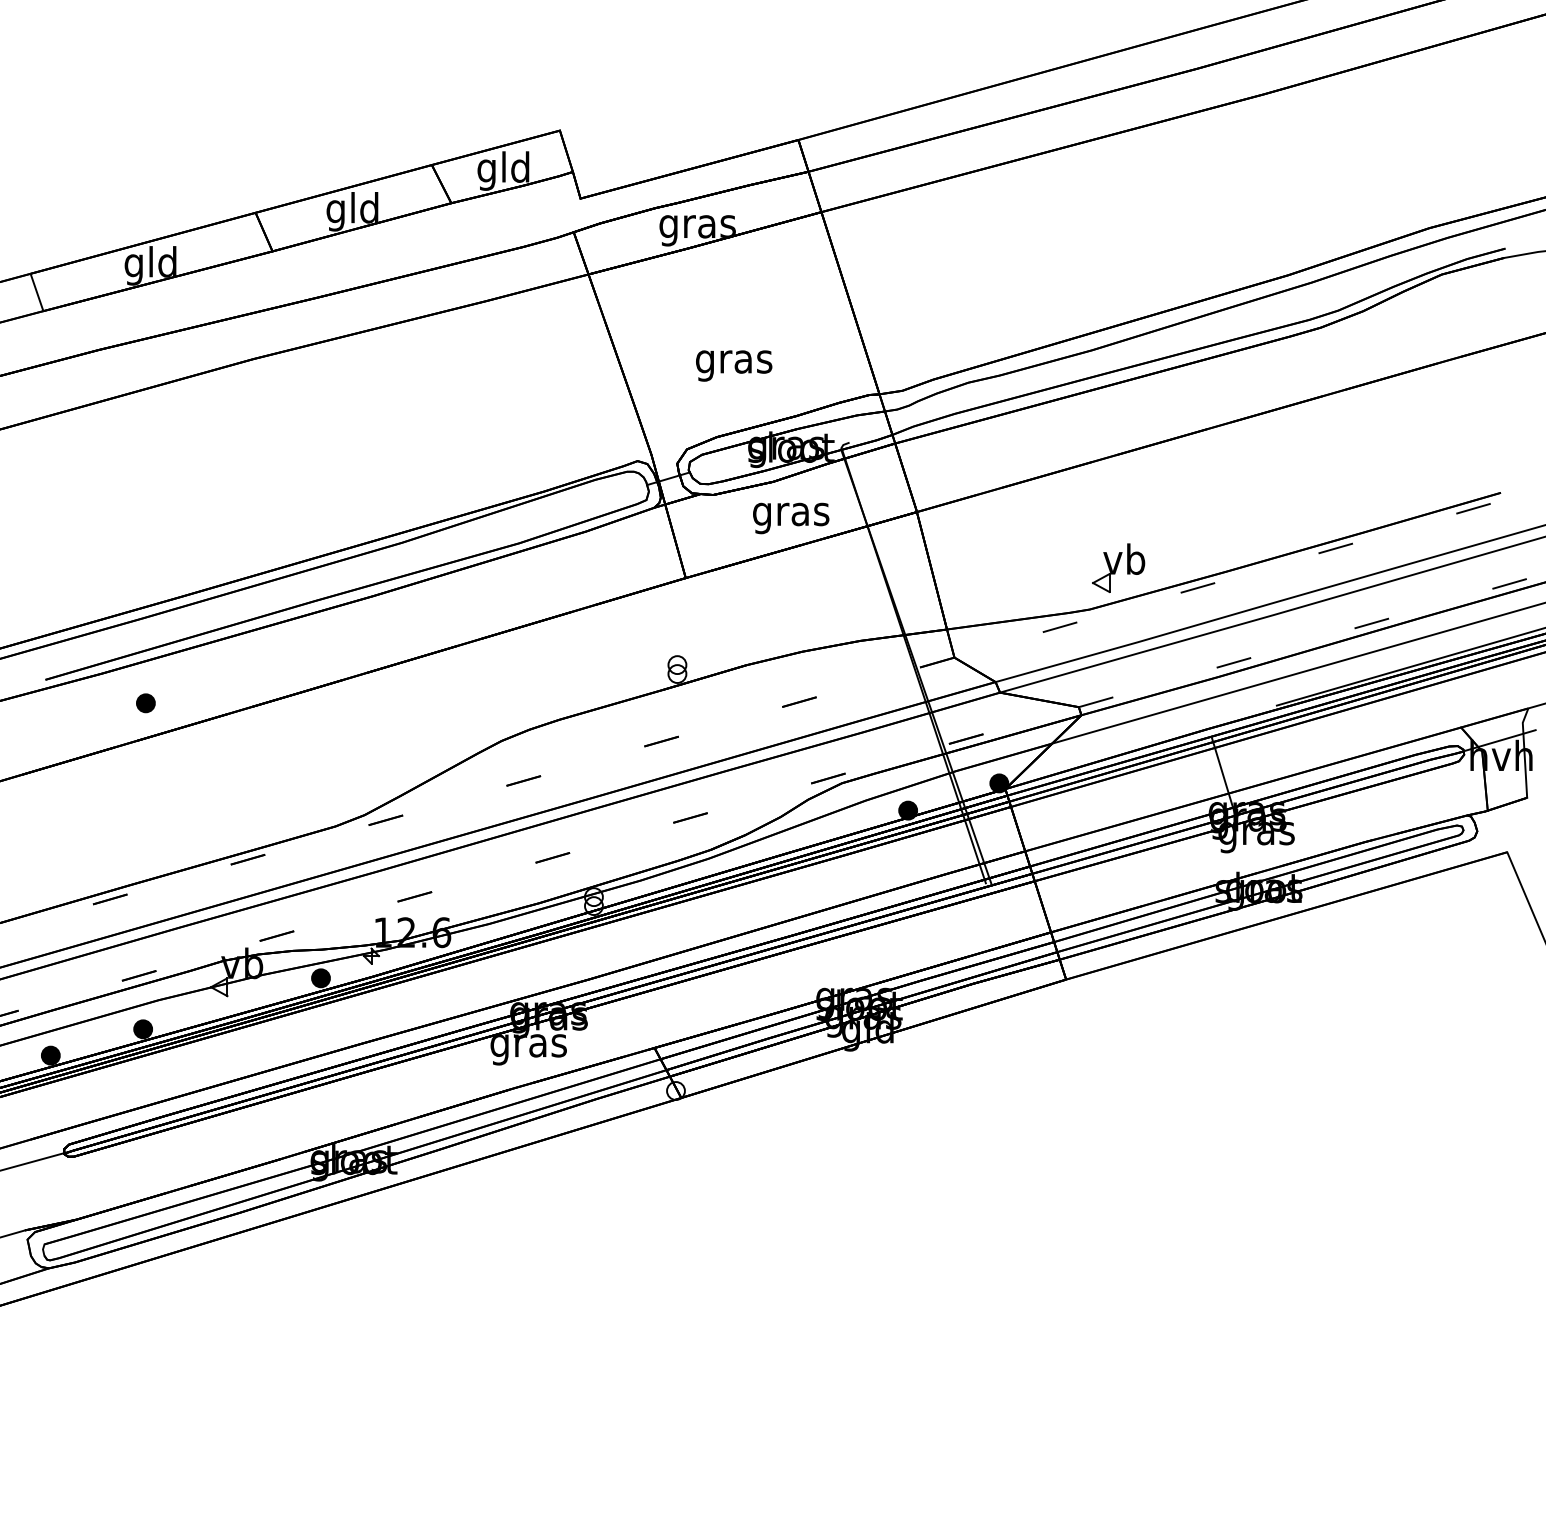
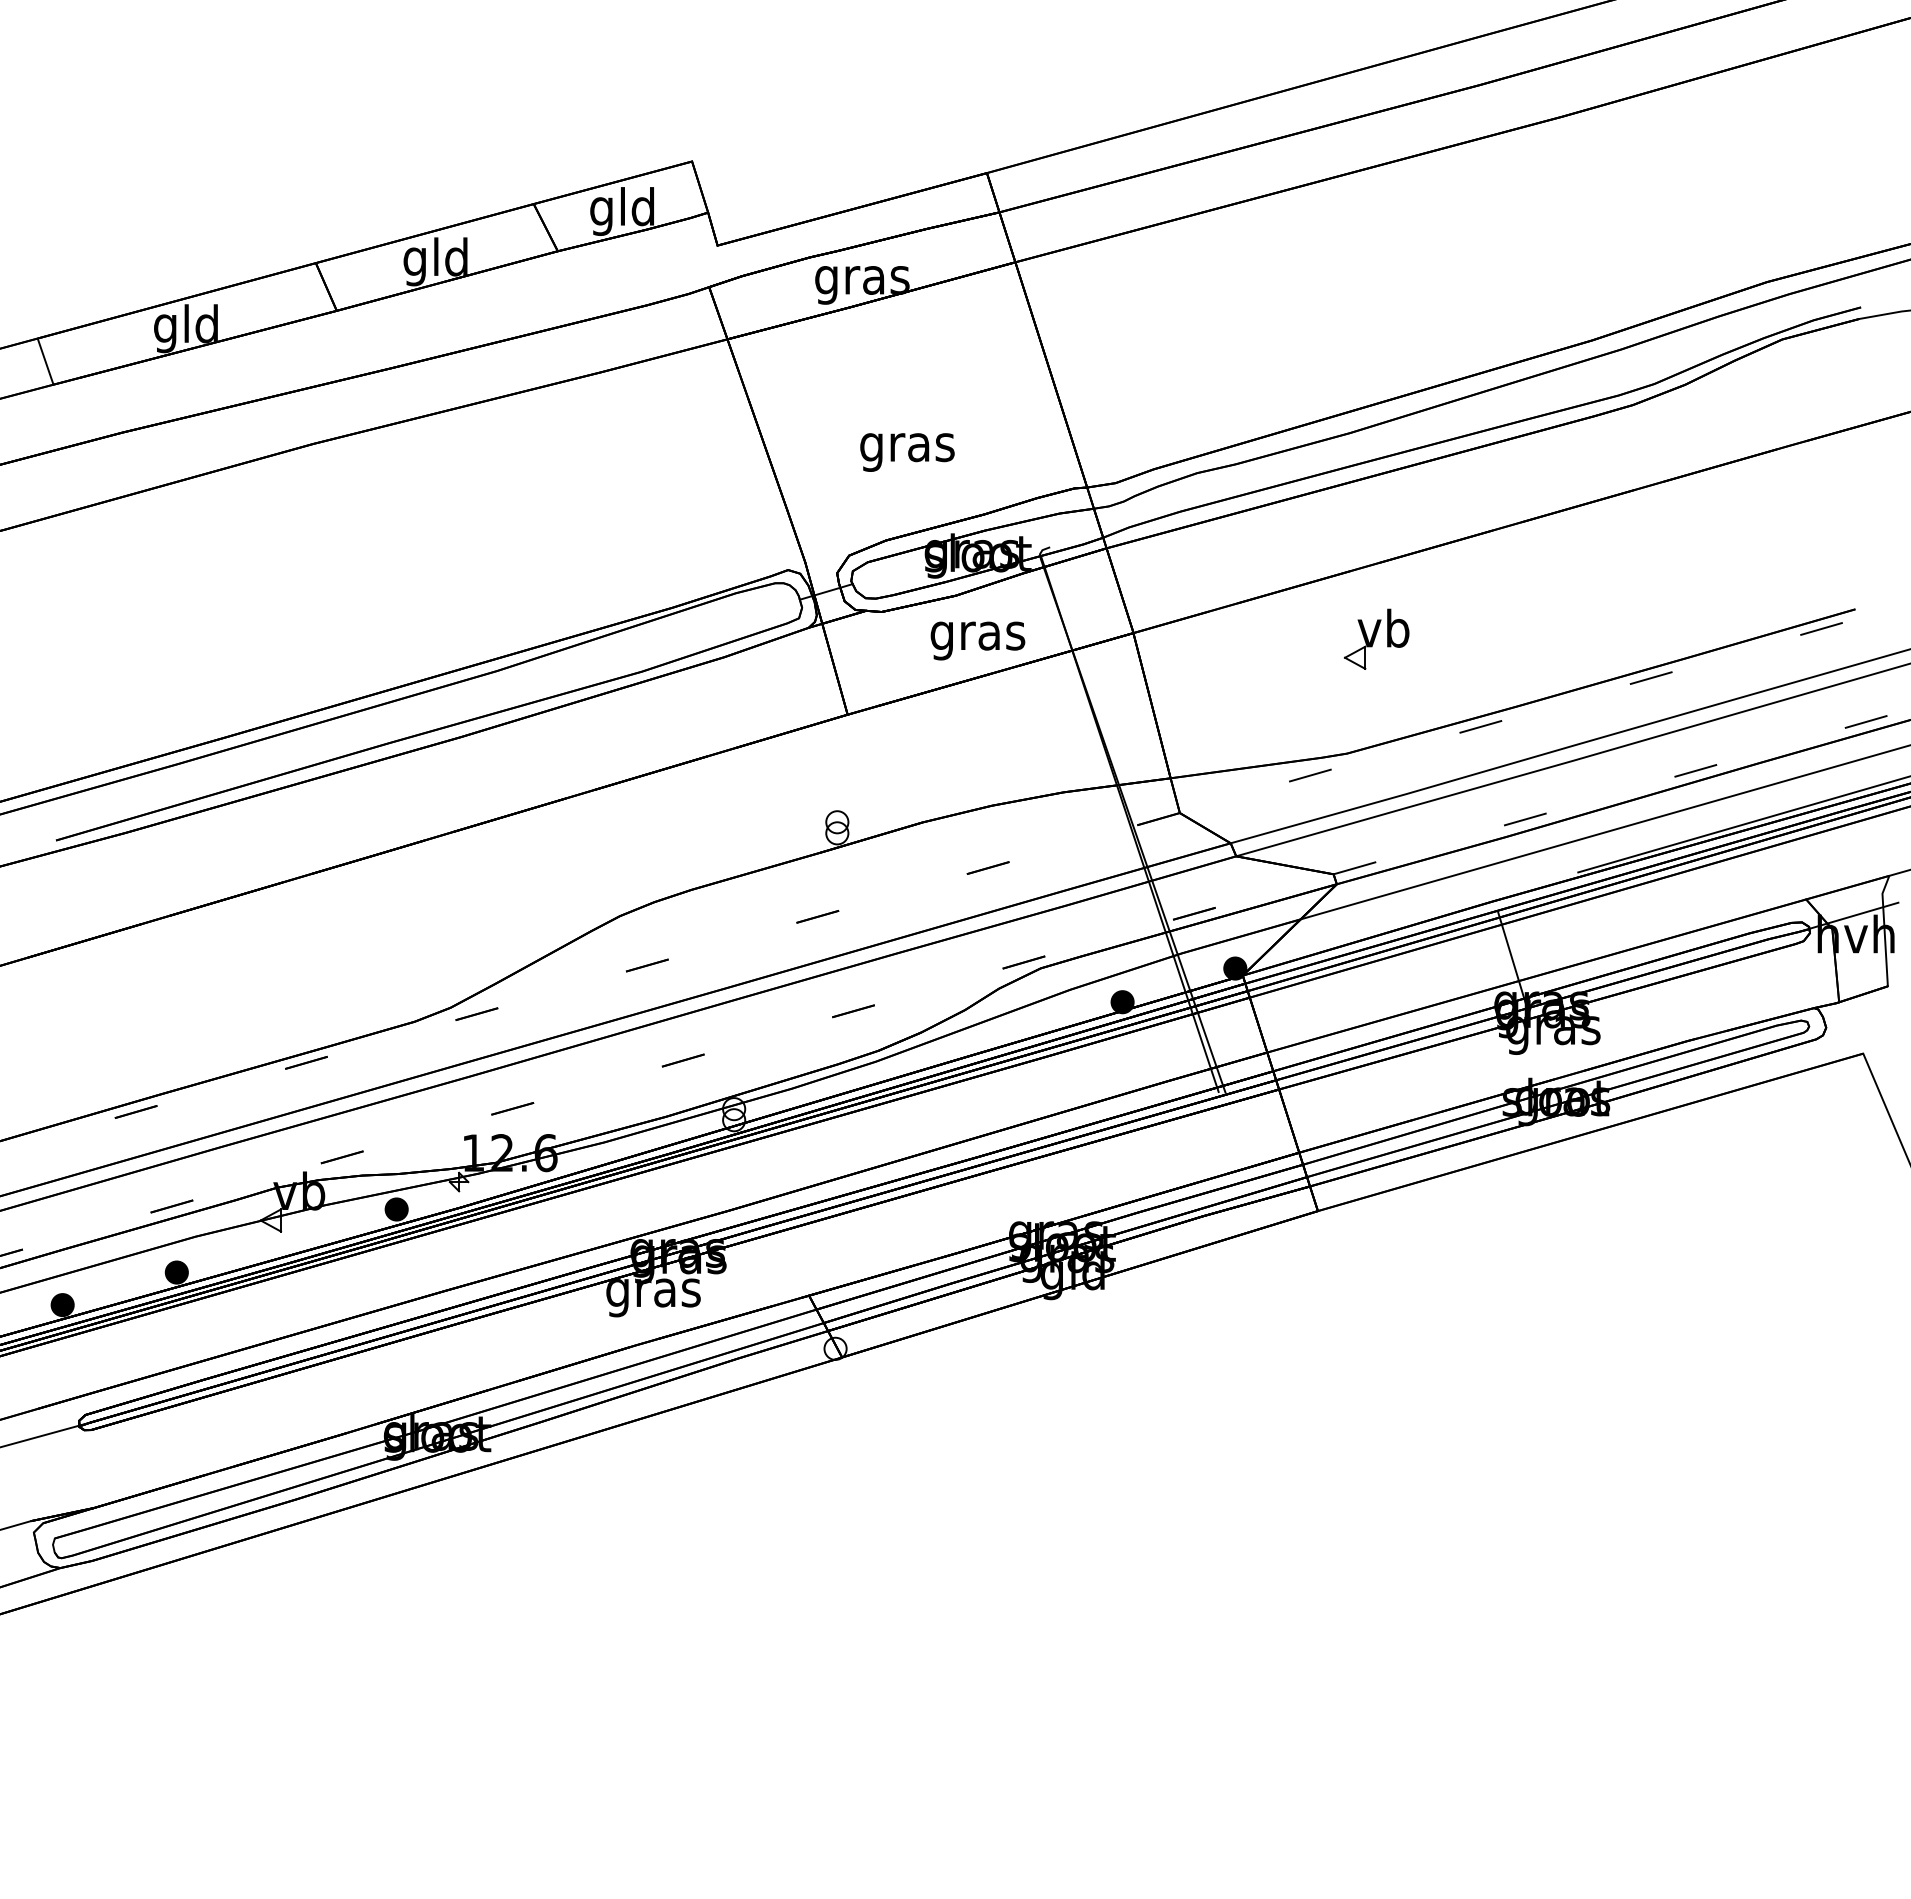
part: (1118, 567) -> (1376, 638), moved
part: (145, 703) -> (179, 869), removed

